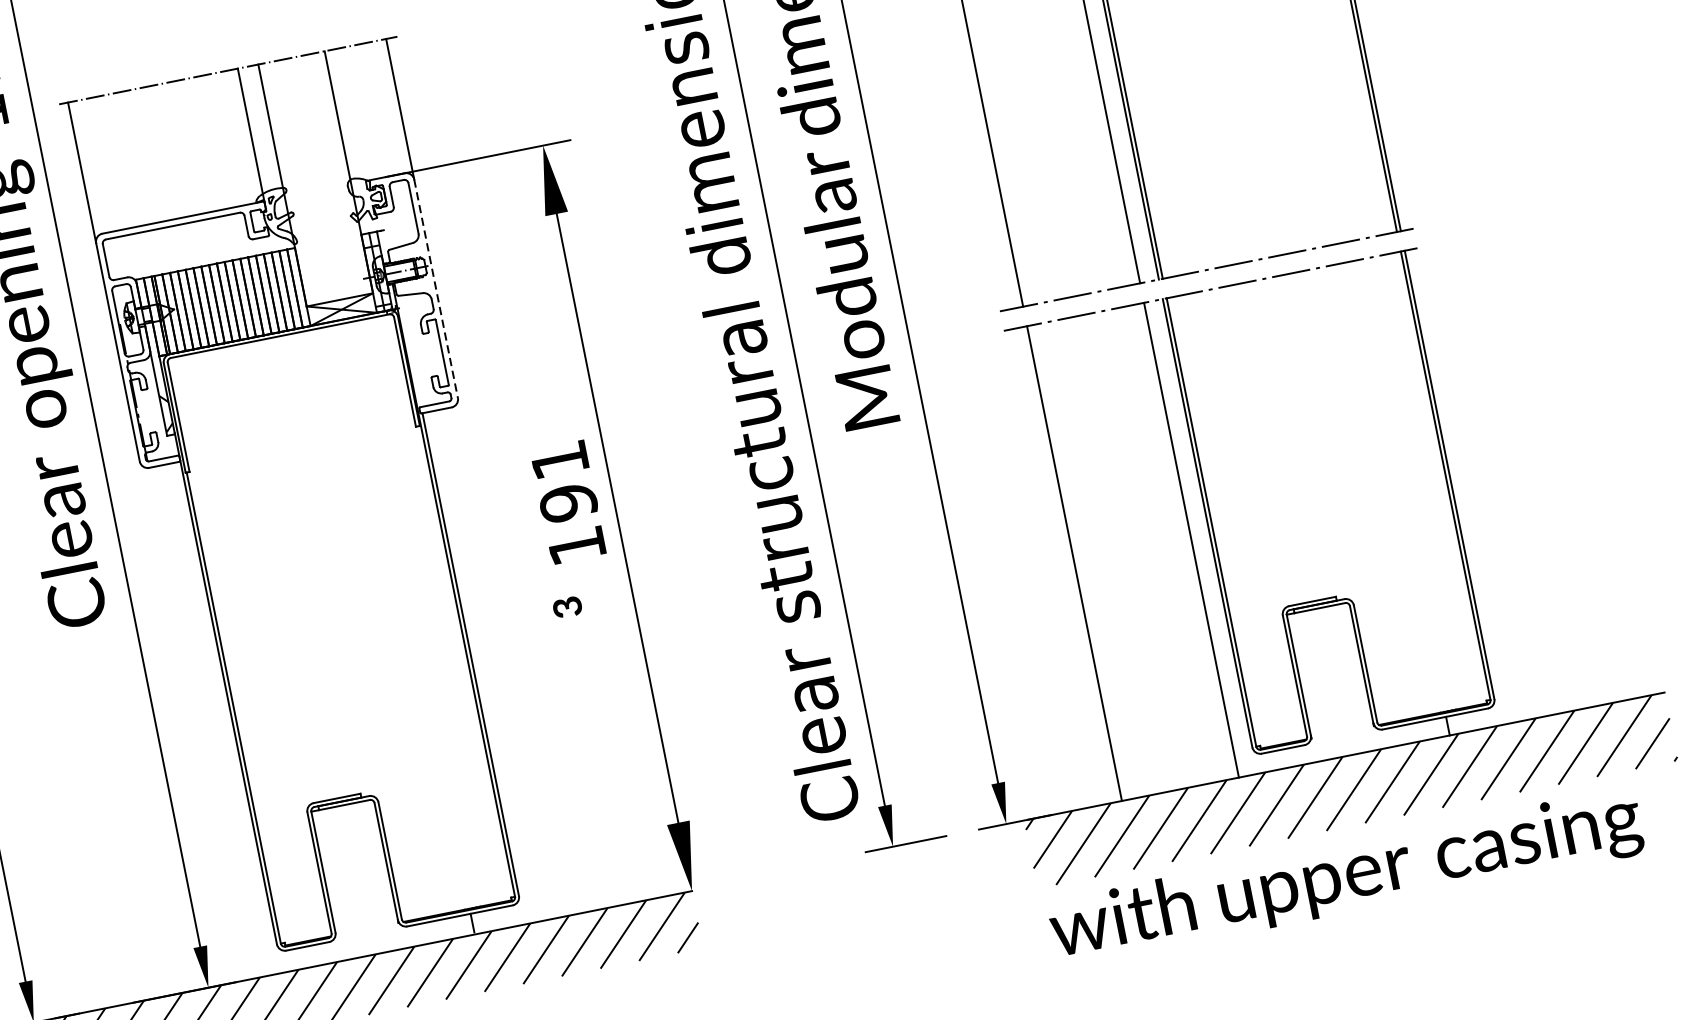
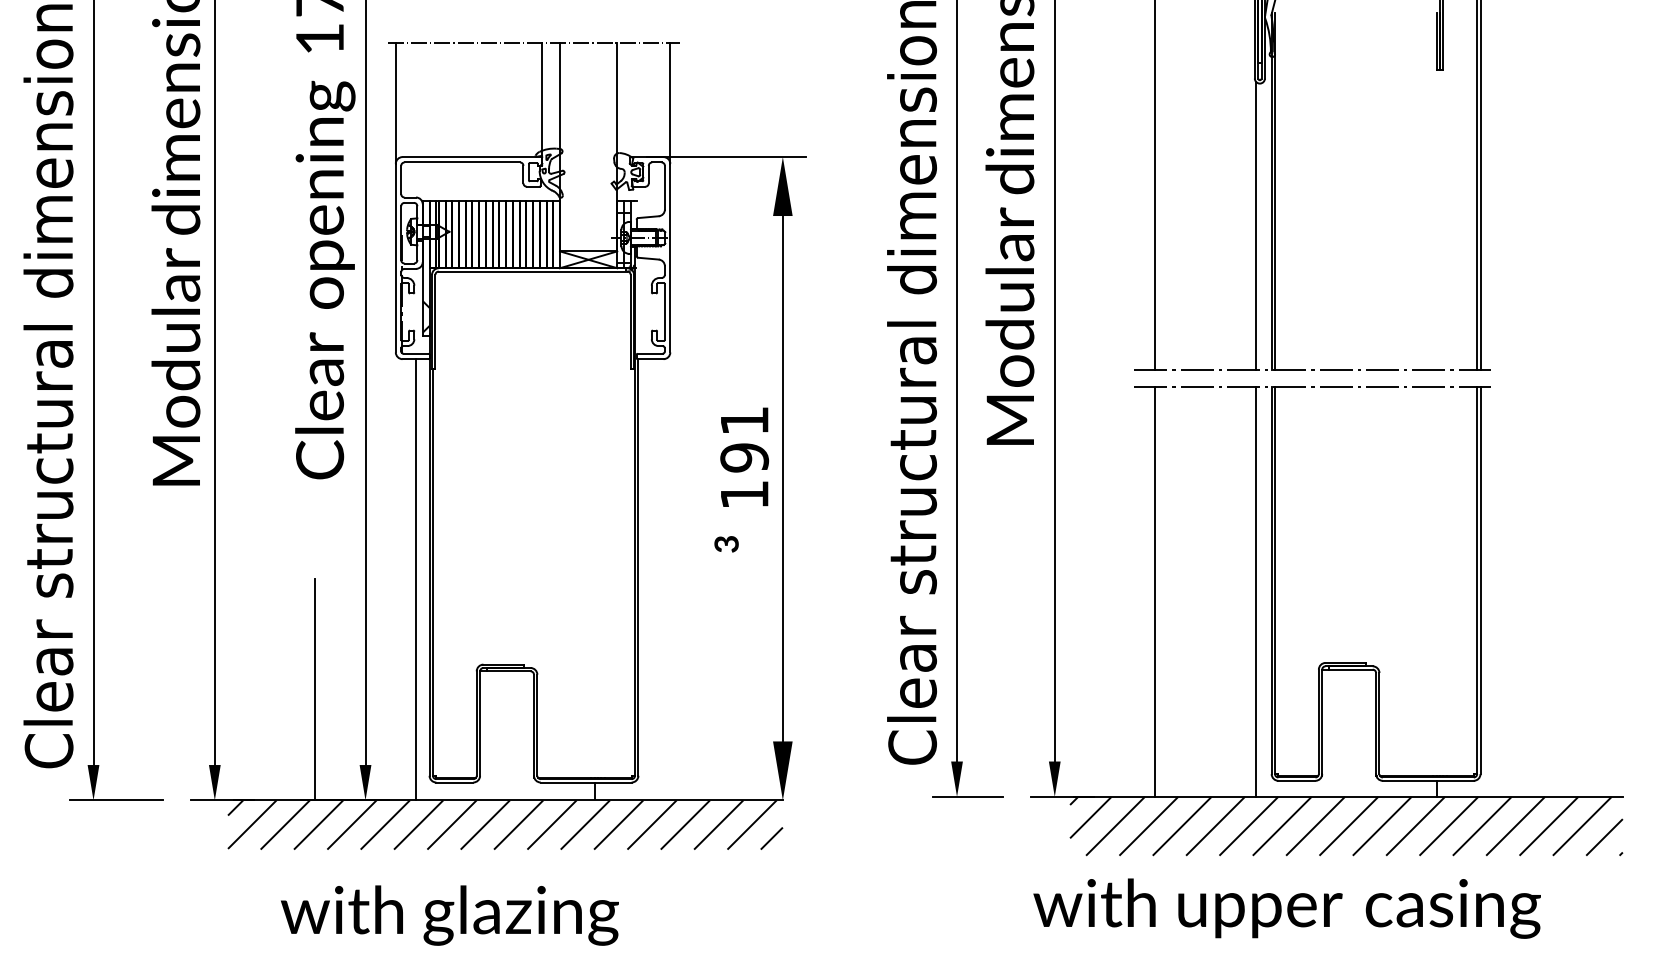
line: (436, 289) -> (670, 258), dashed -> solid
line: (215, 720) -> (415, 579), added
line: (123, 871) -> (314, 689), added
text: (1345, 877) -> (1286, 908), moved

